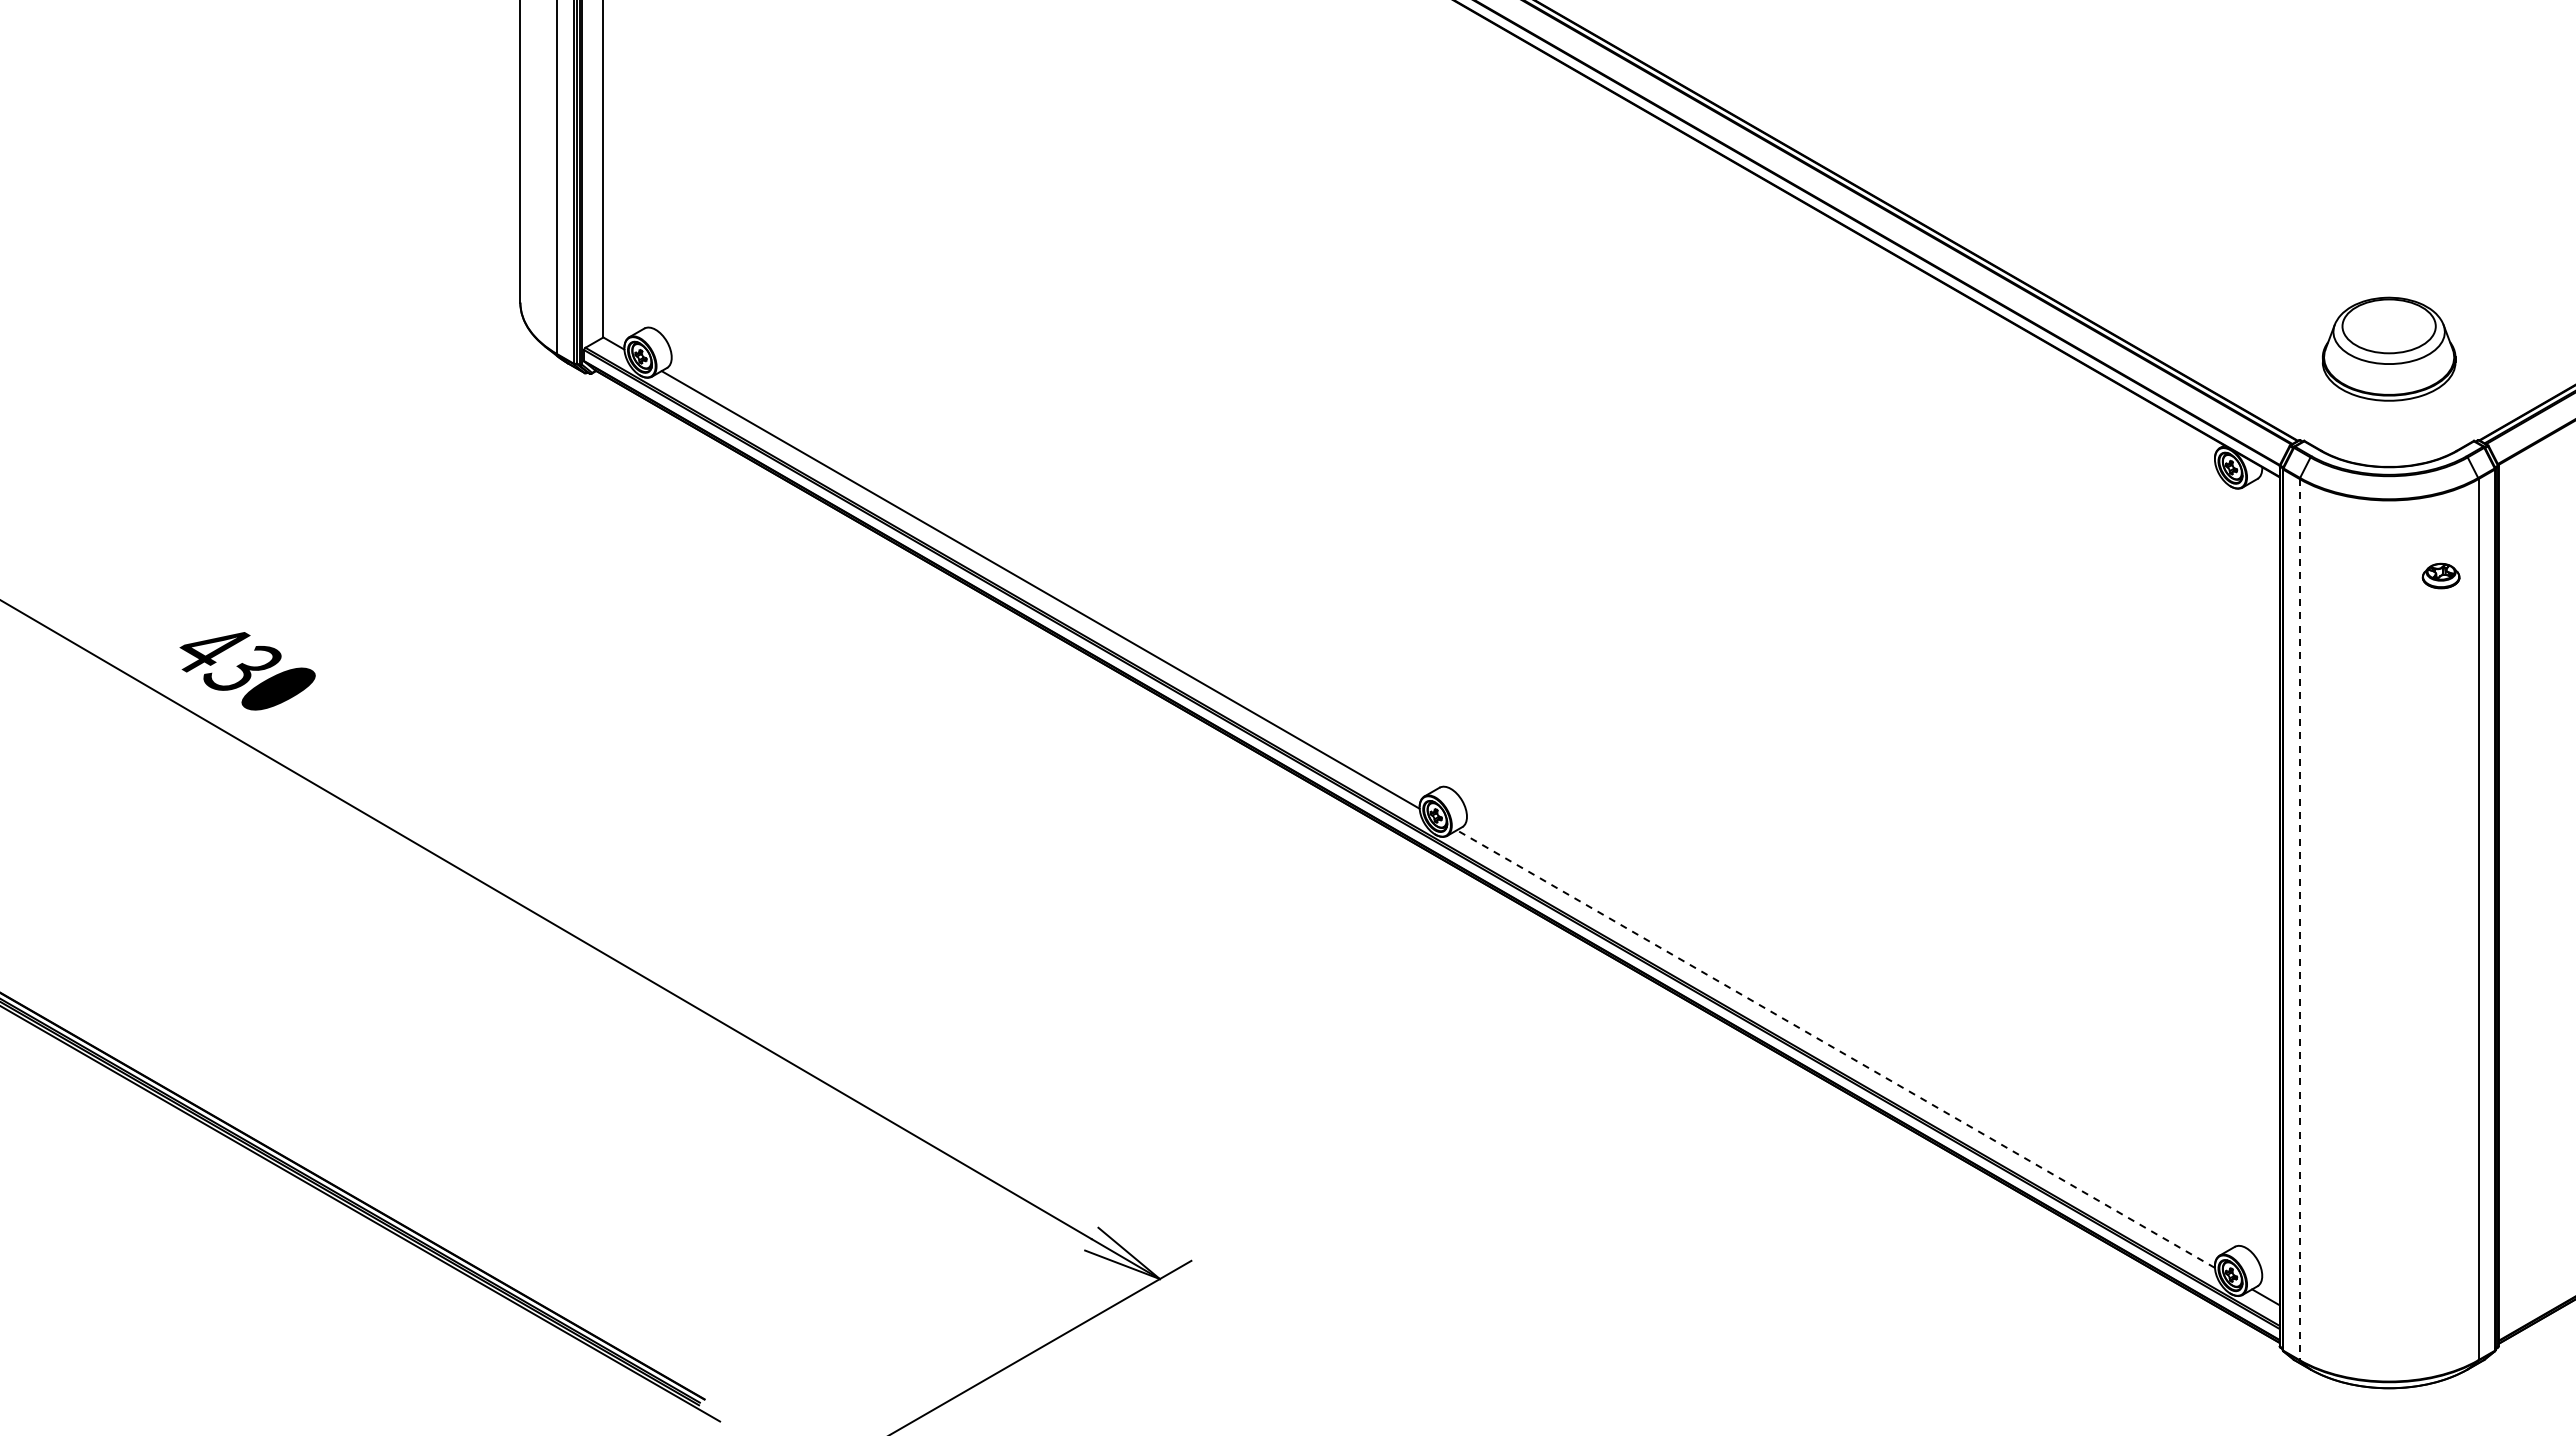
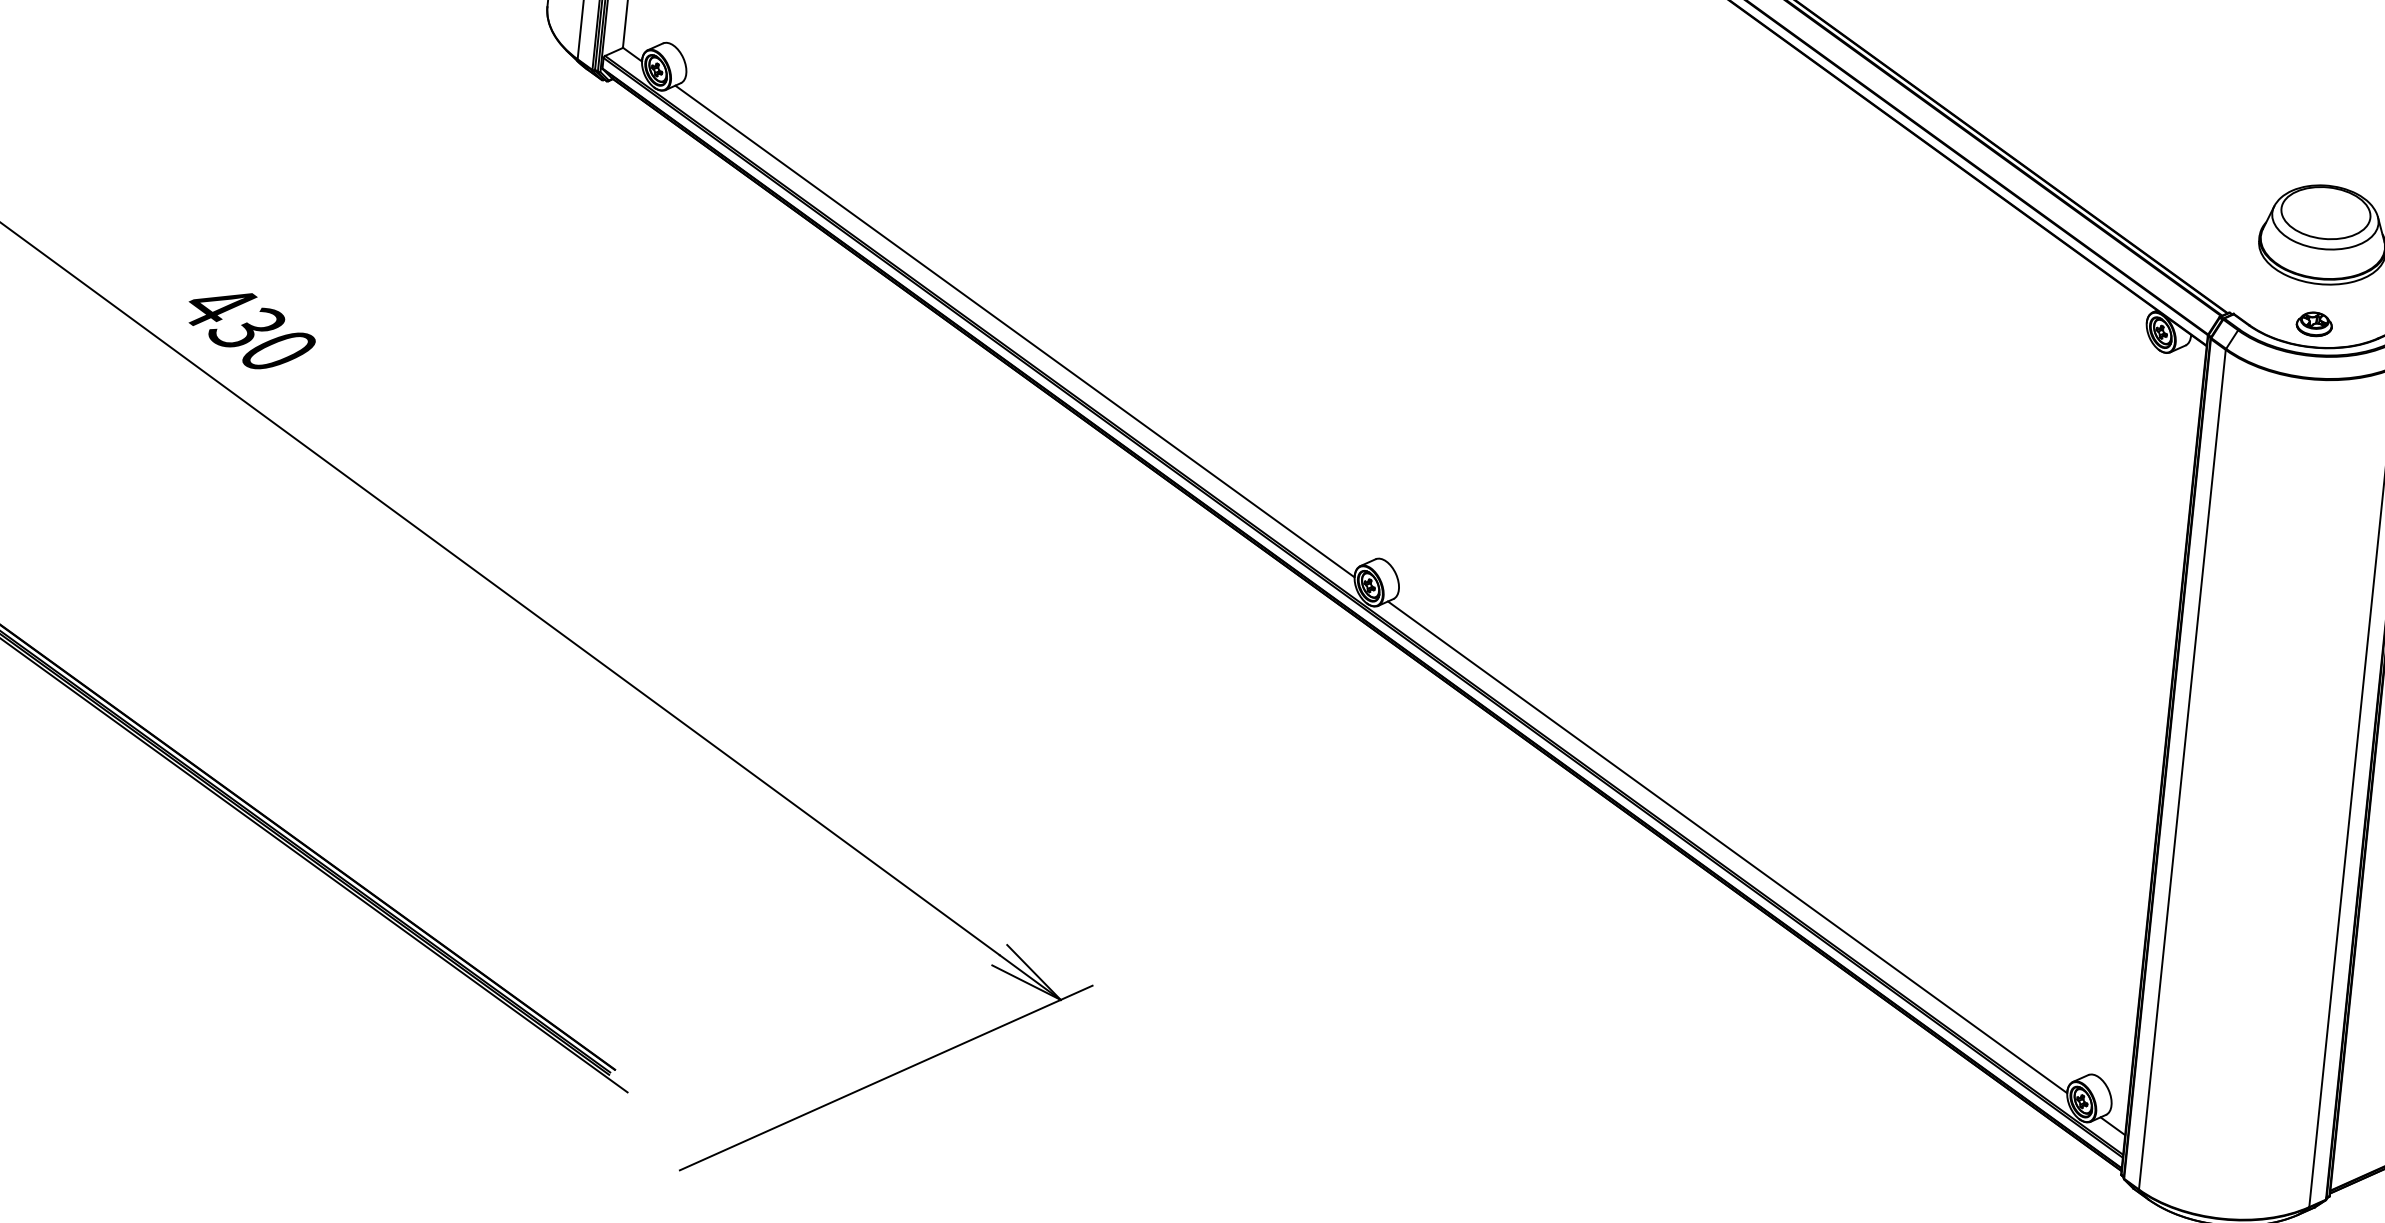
part: (2440, 575) -> (2313, 323), moved
line: (2299, 919) -> (2182, 769), dashed -> solid
line: (1835, 1049) -> (1727, 847), dashed -> solid

